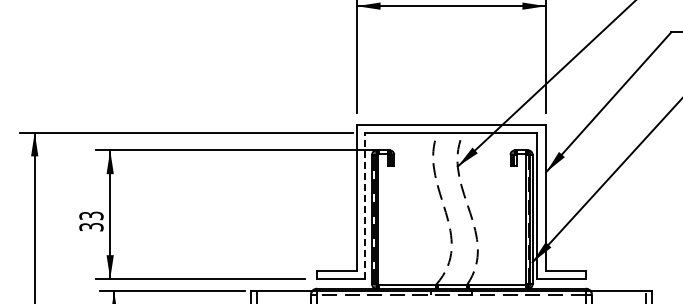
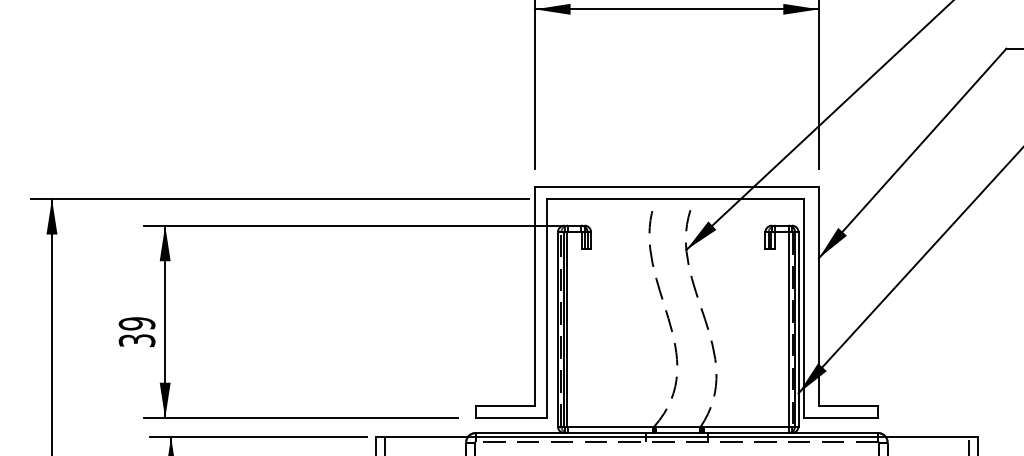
line: (364, 205) -> (546, 308), dashed -> solid
text: (91, 215) -> (137, 323), 33 -> 39

